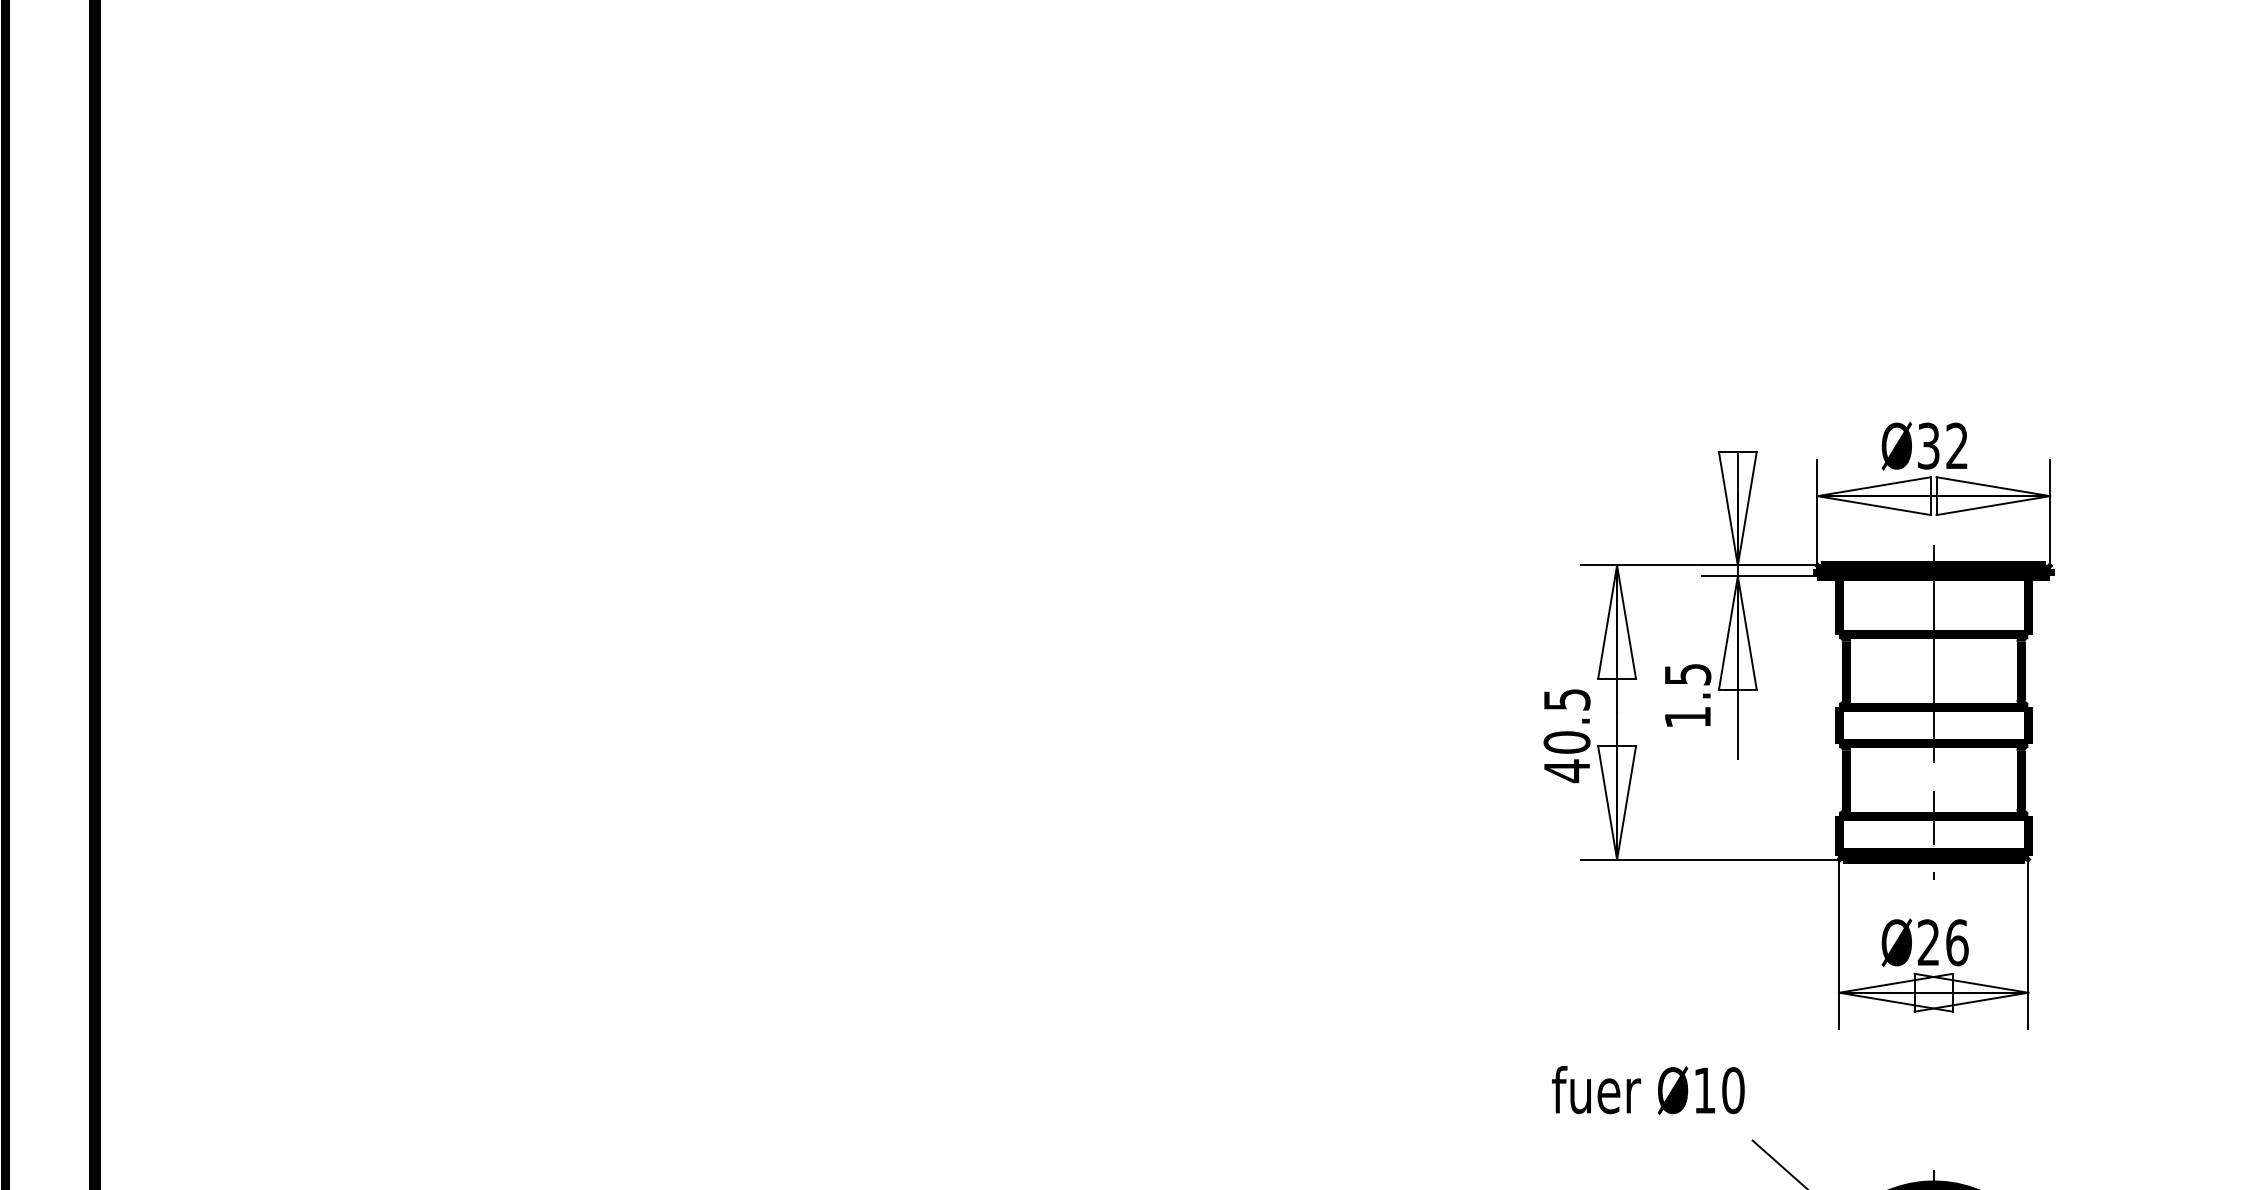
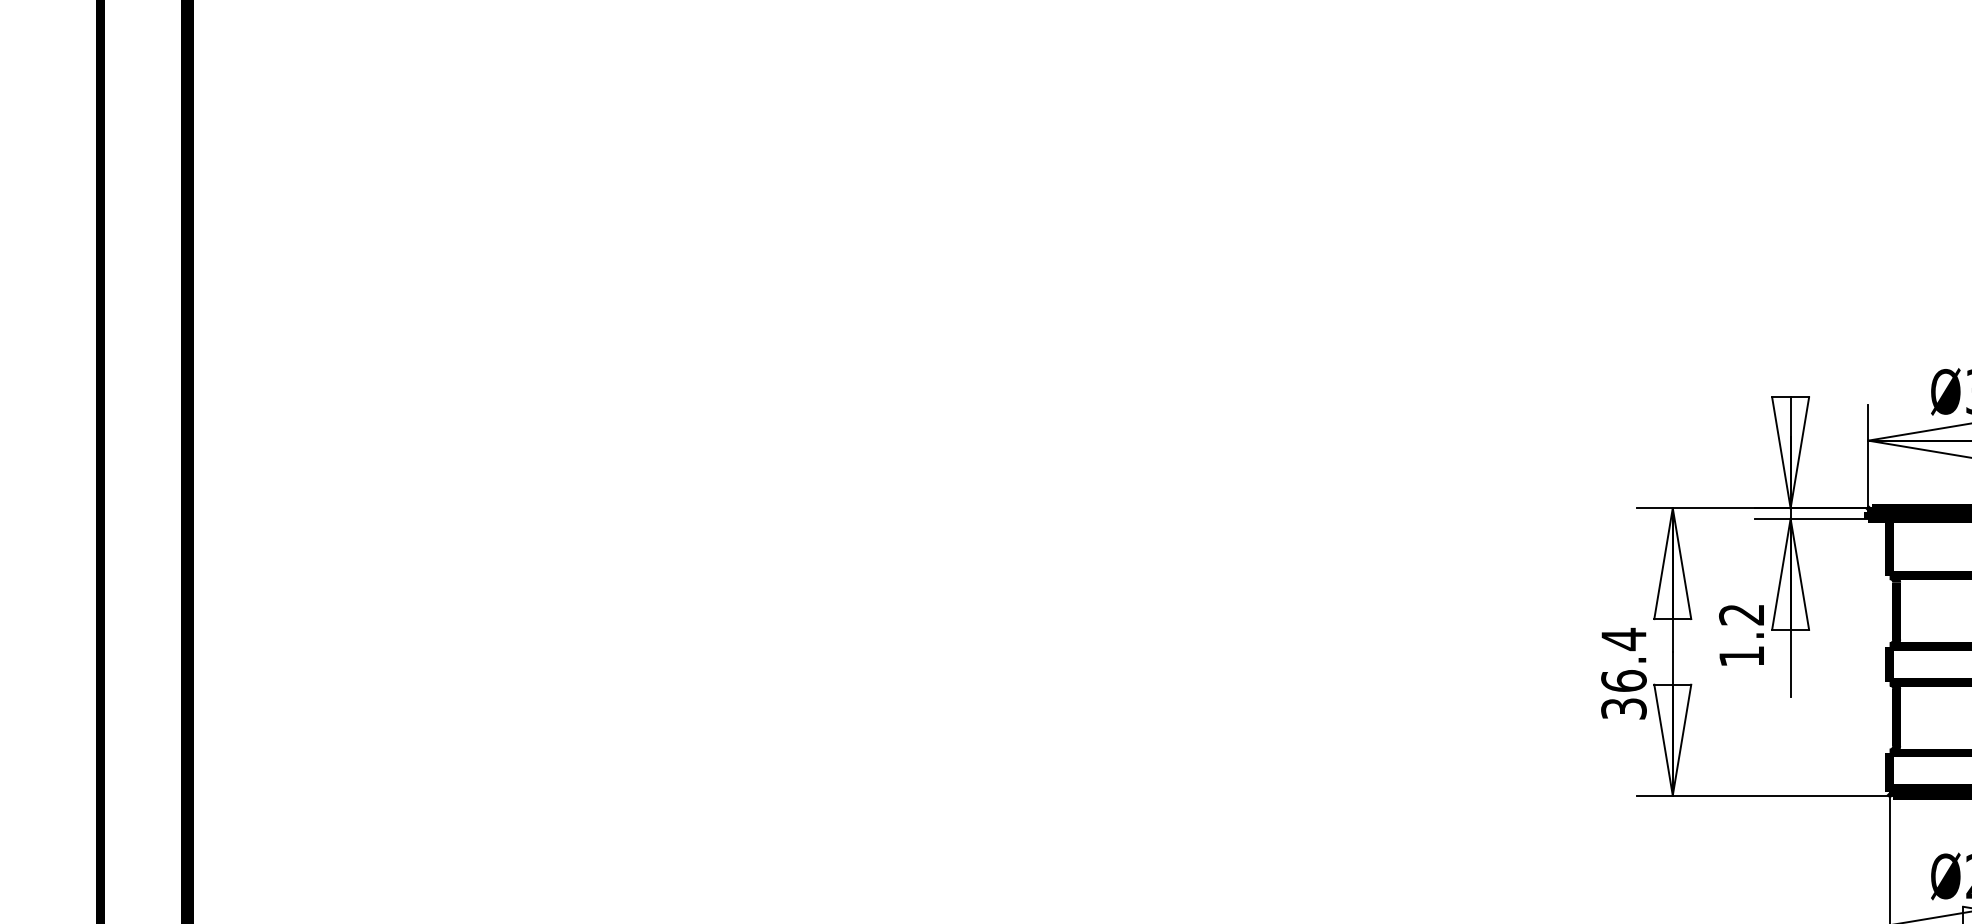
text: (1687, 674) -> (1741, 614), 1.5 -> 1.2
text: (1566, 735) -> (1623, 674), 40.5 -> 36.4

